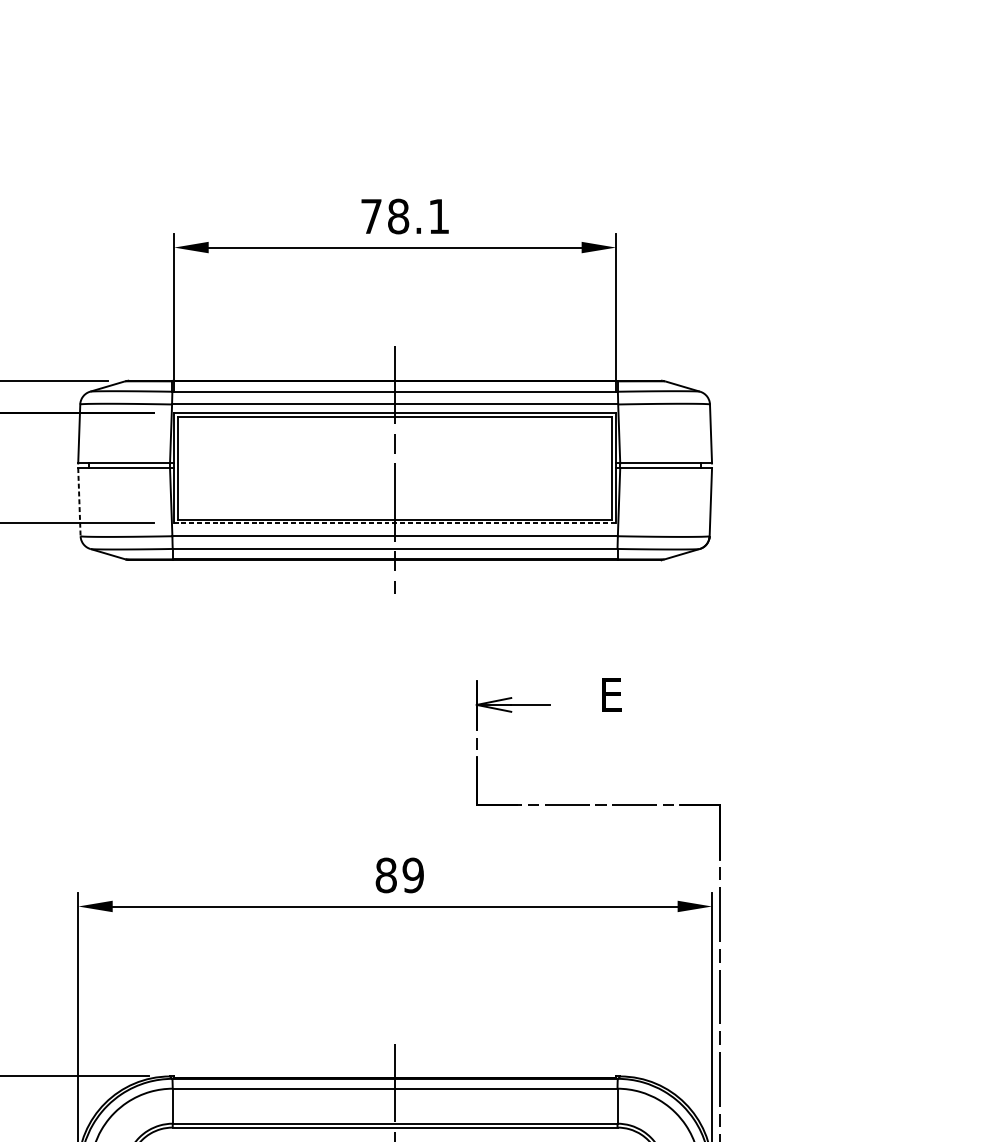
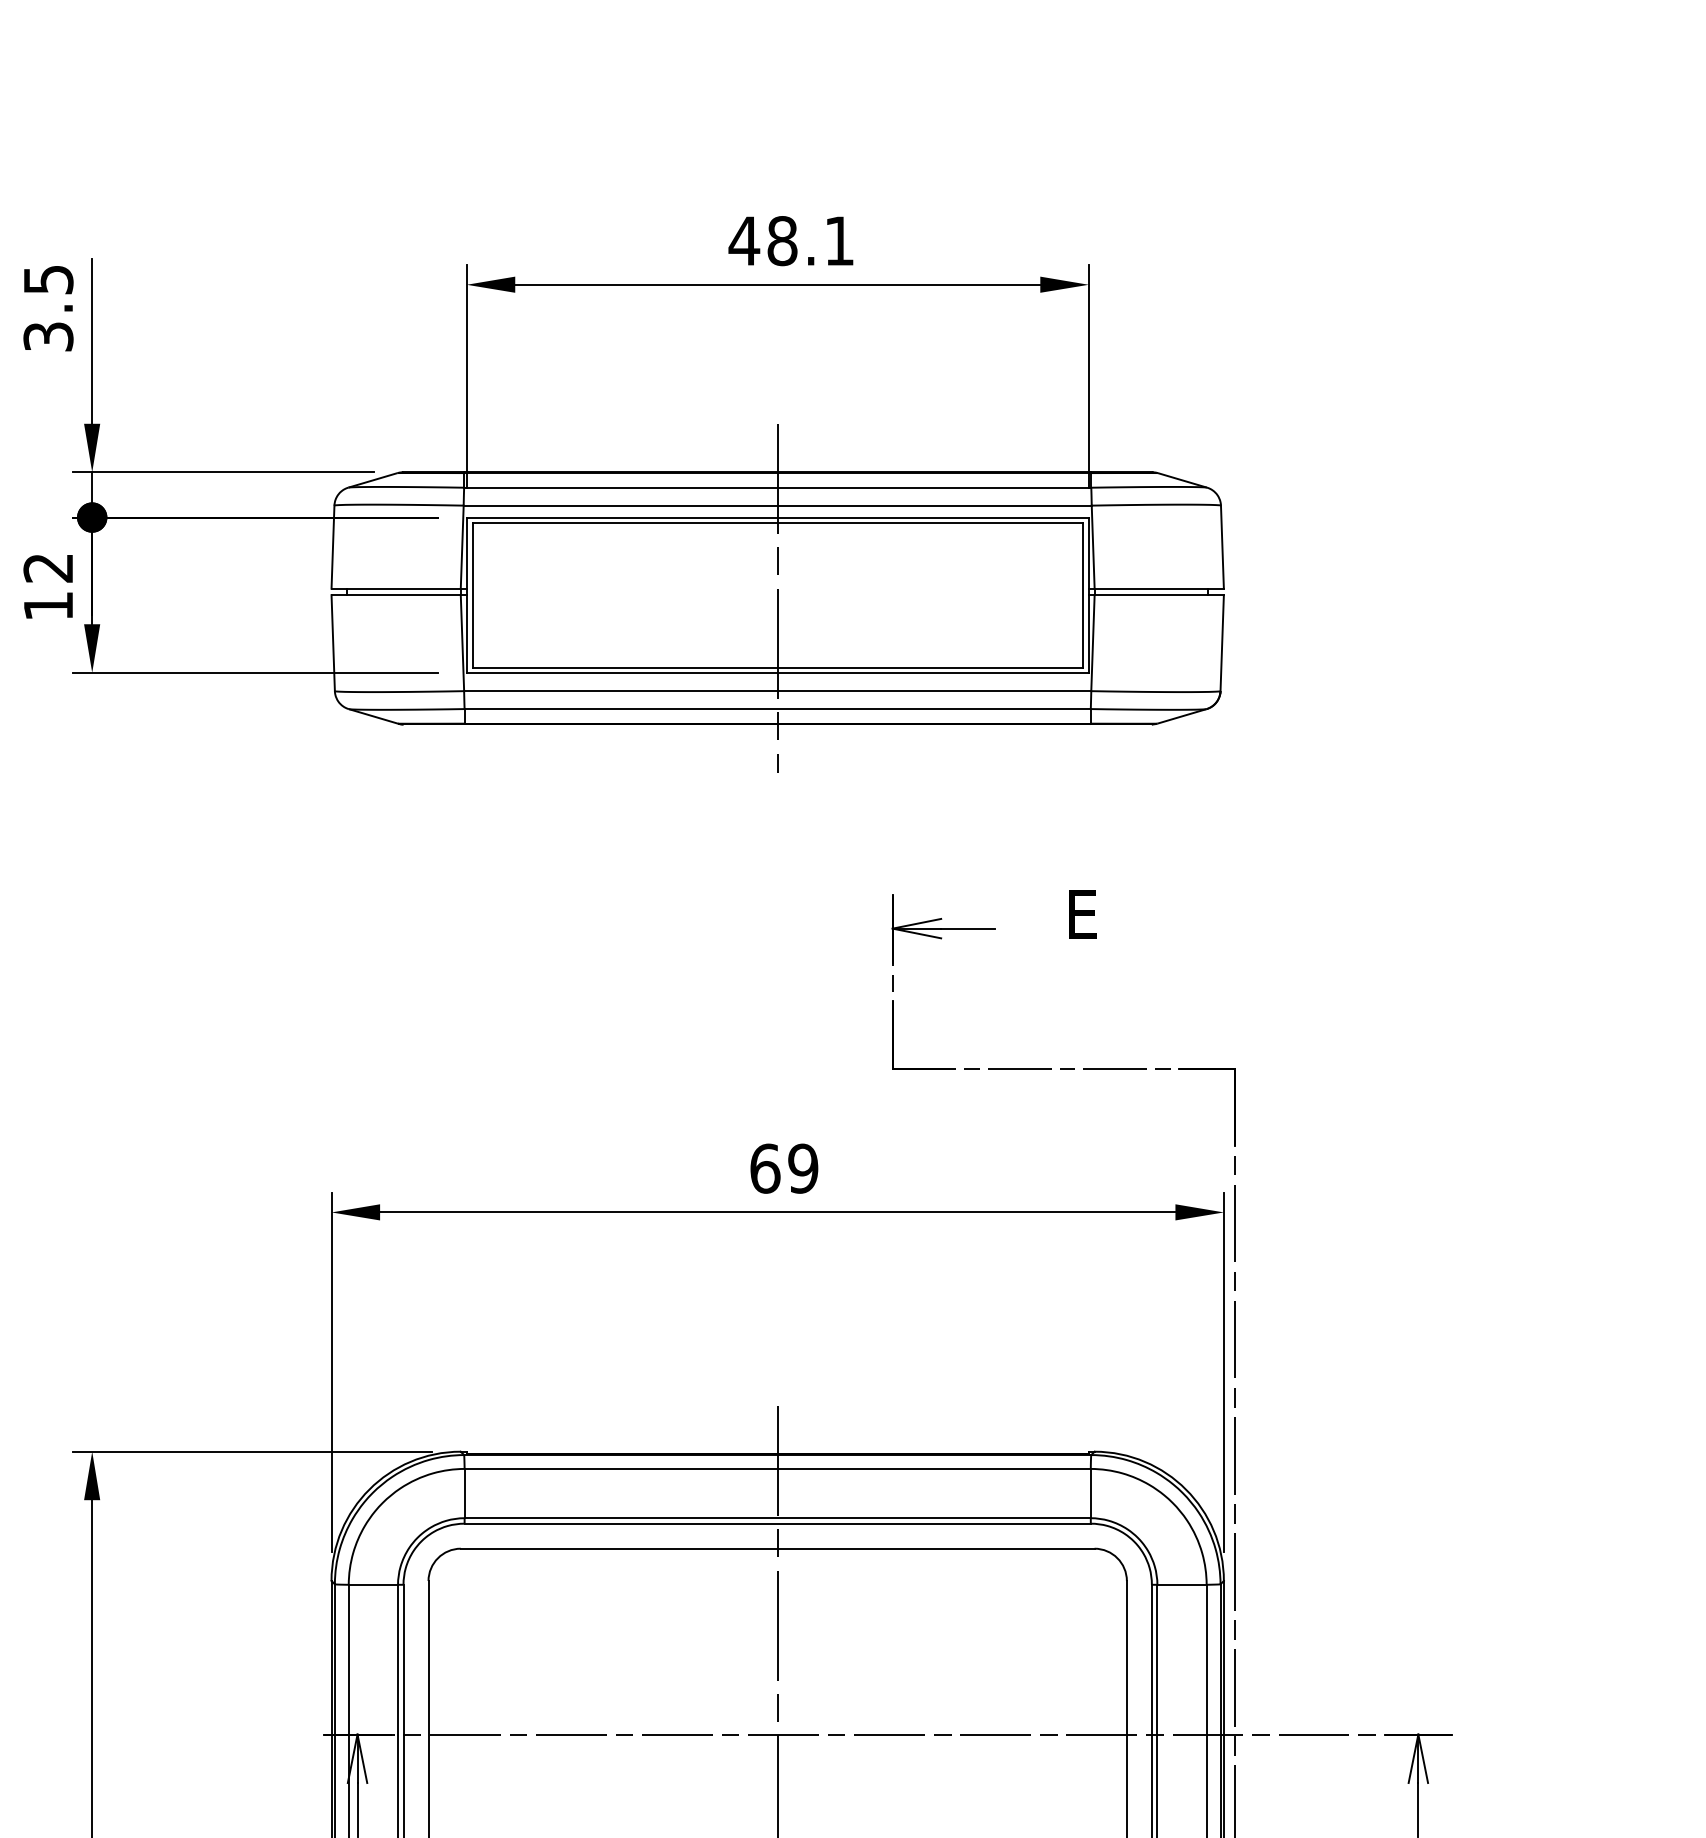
text: (371, 216) -> (744, 240), 78.1 -> 48.1
line: (79, 502) -> (333, 643), dashed -> solid
line: (394, 522) -> (777, 672), dashed -> solid
text: (386, 875) -> (765, 1168), 89 -> 69

